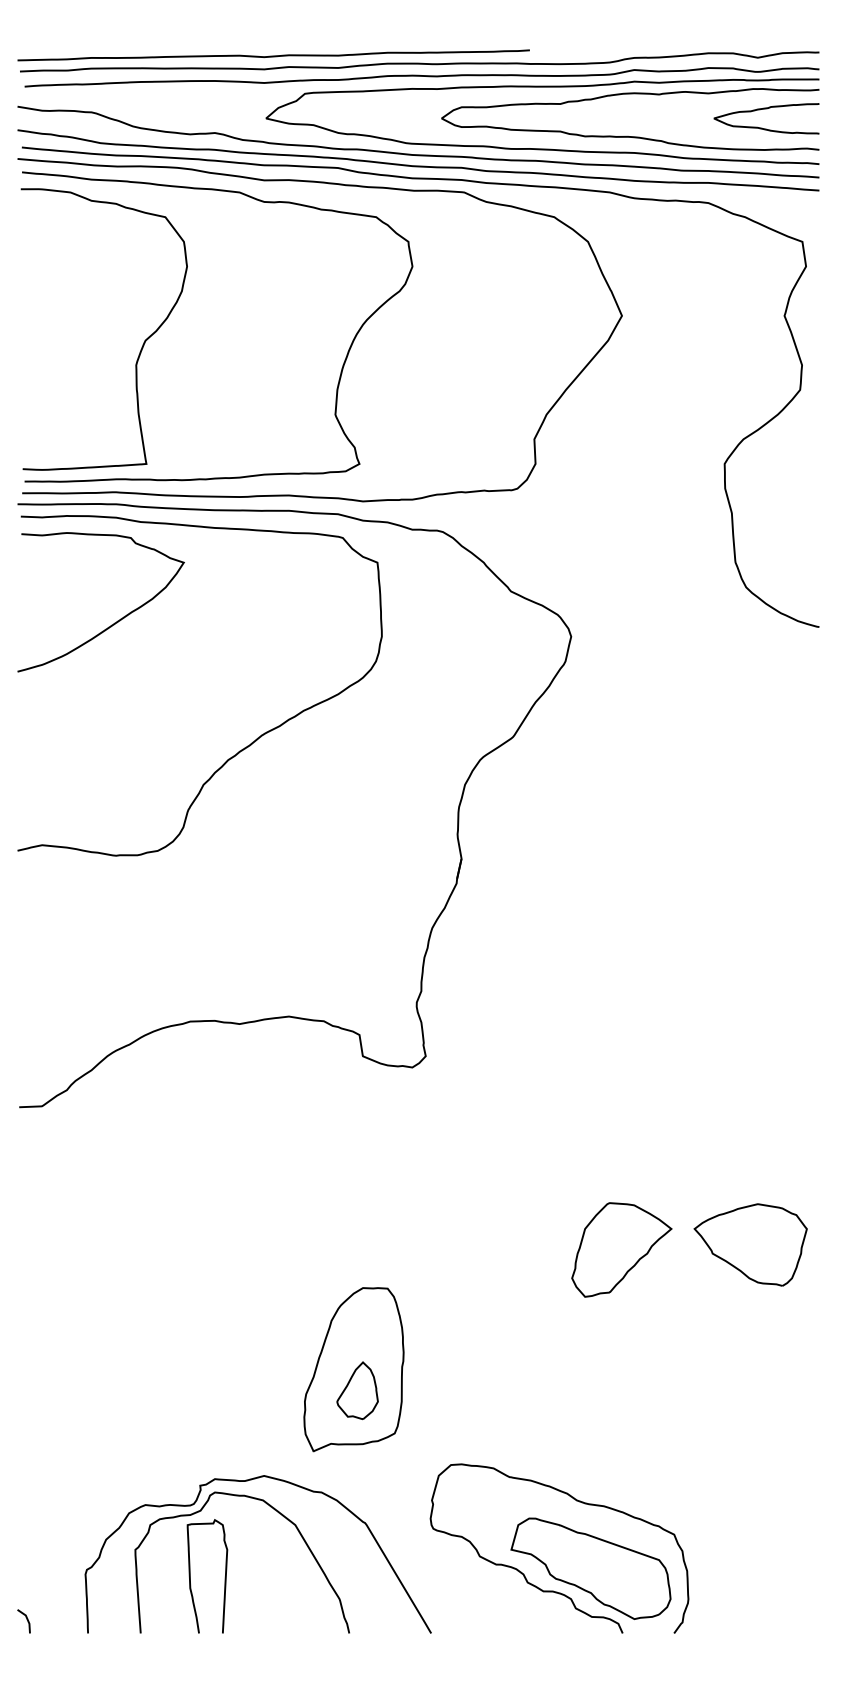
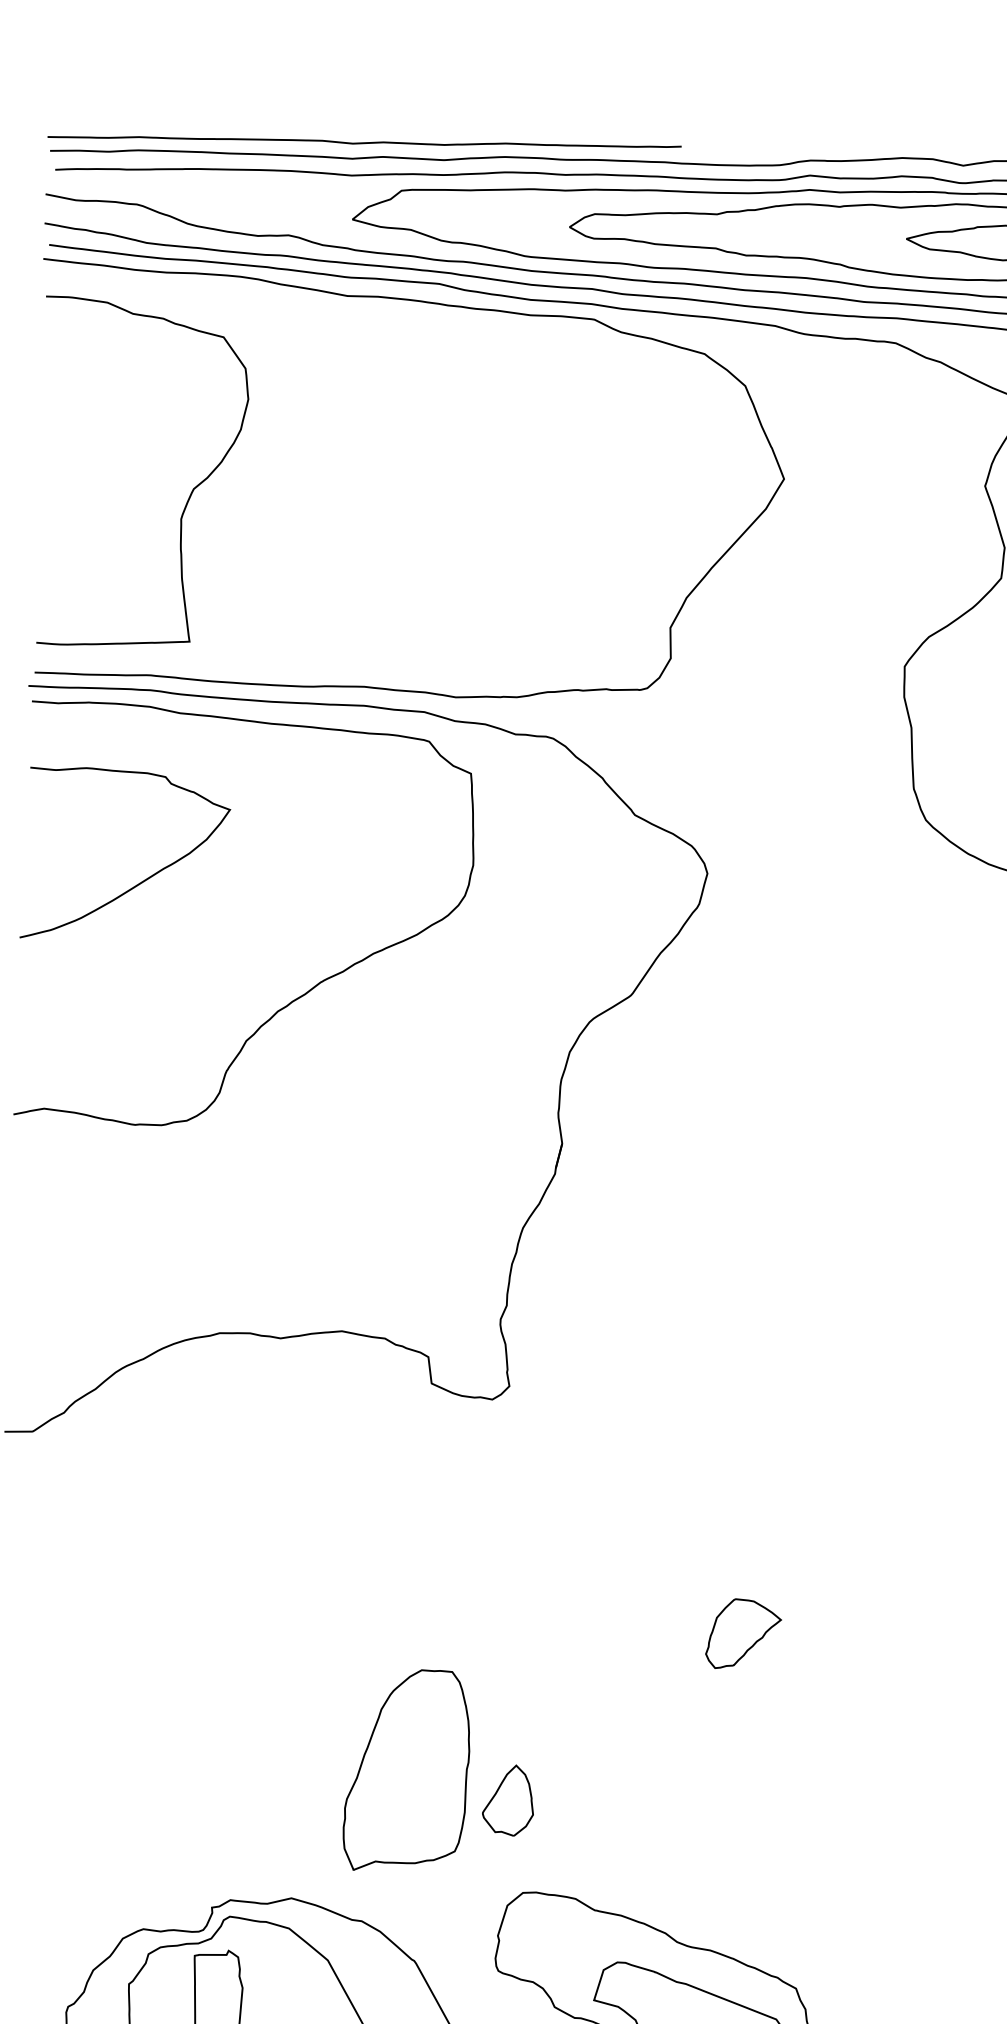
curve: (341, 368) -> (434, 532), removed
curve: (114, 622) -> (141, 880), moved
part: (750, 1244) -> (902, 1633), removed
part: (621, 1249) -> (743, 1633), size x0.6
part: (357, 1390) -> (508, 1800), moved

